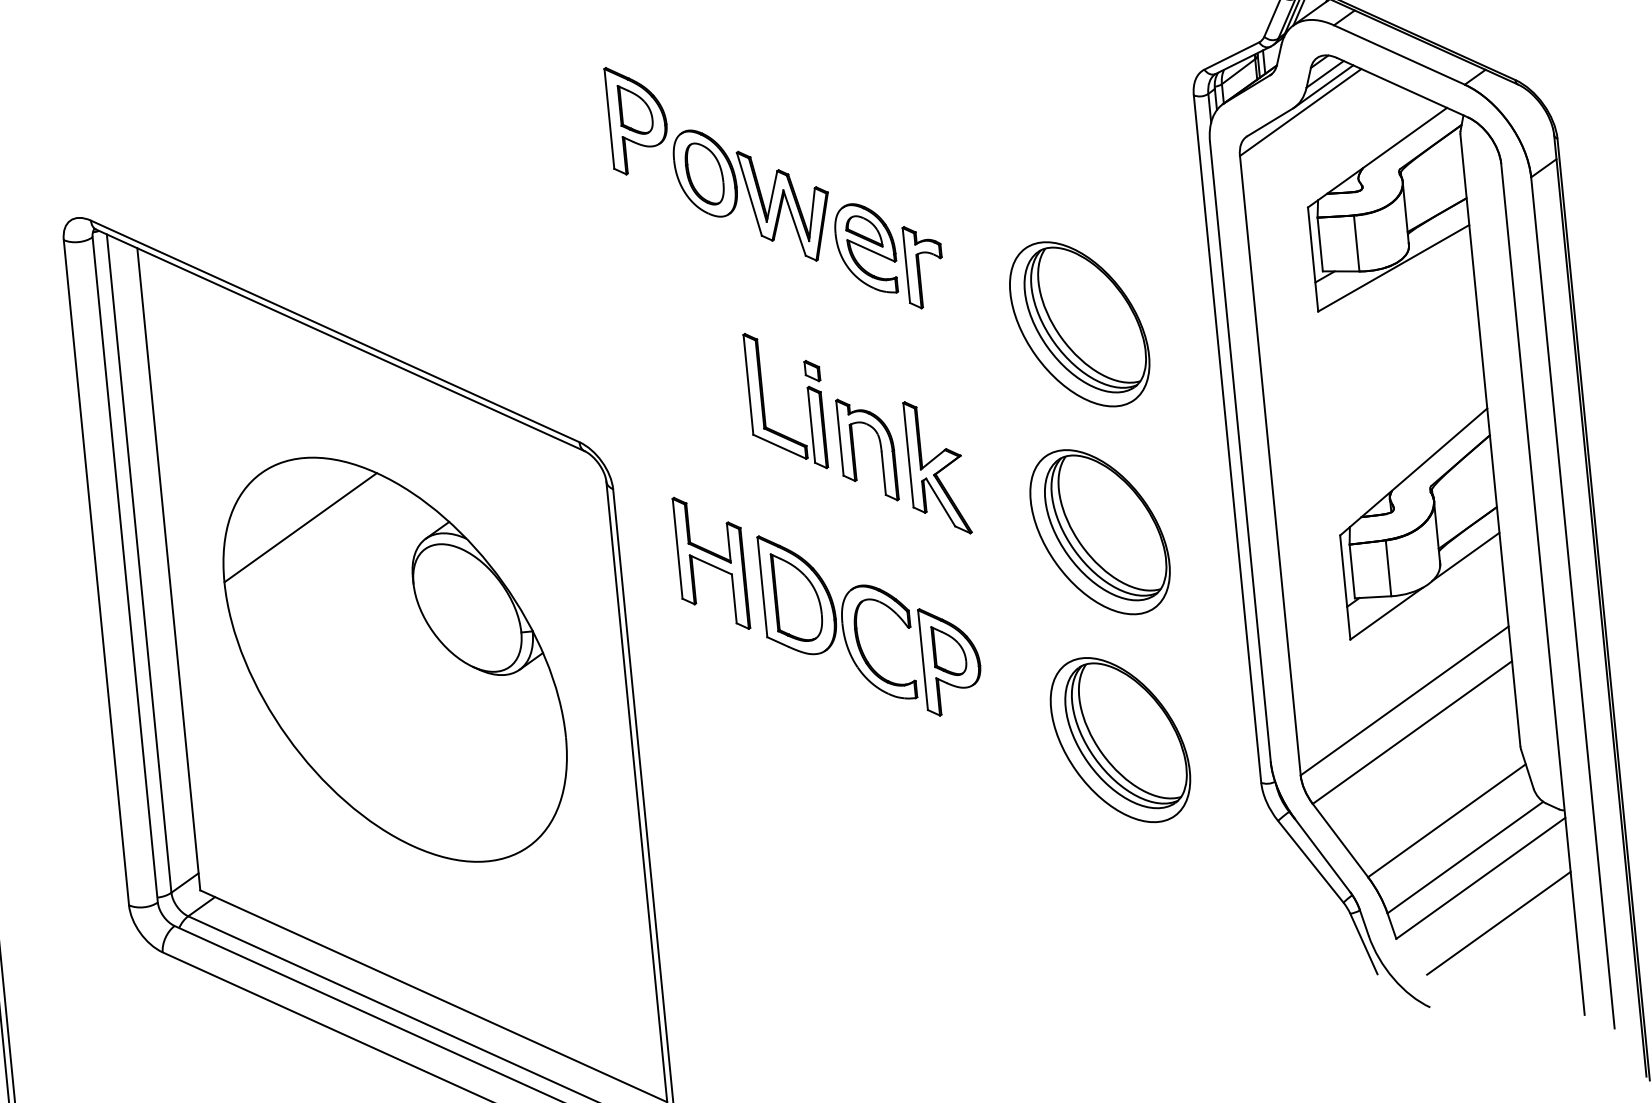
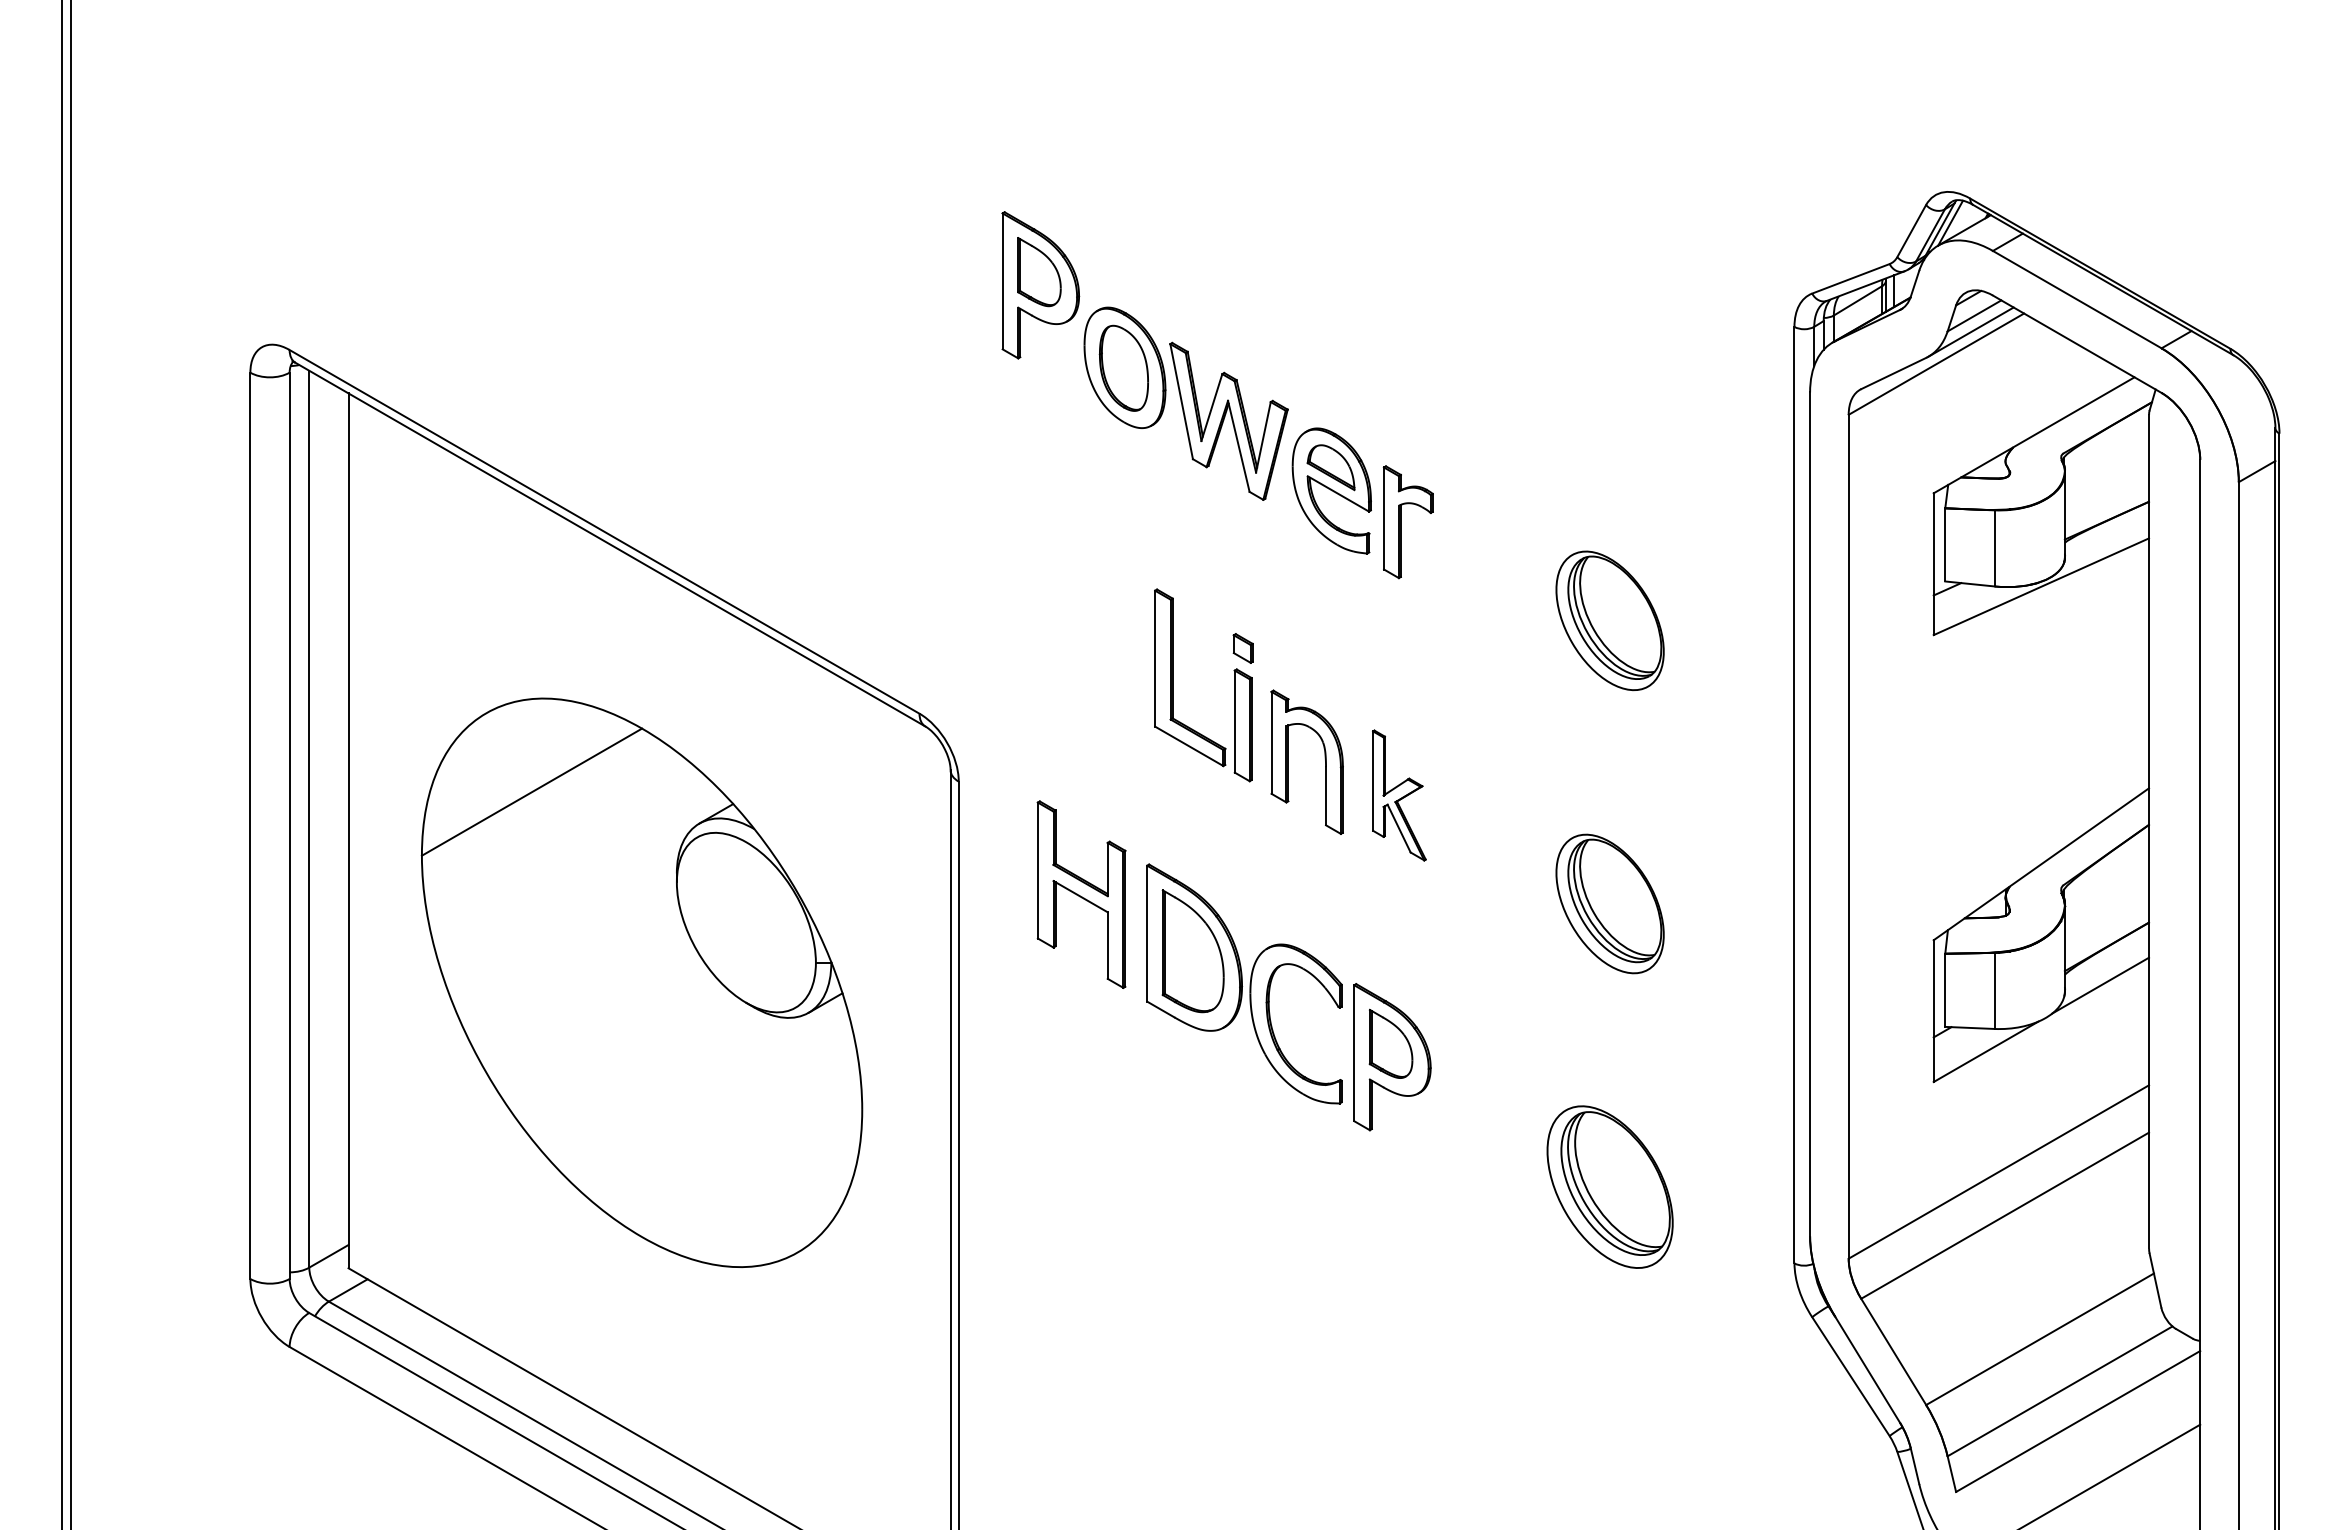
part: (1079, 324) -> (1609, 620), size x0.6
part: (937, 467) -> (1399, 795), size x0.7
part: (1099, 531) -> (1609, 903), size x0.6
part: (1119, 739) -> (1609, 1186), size x0.7

